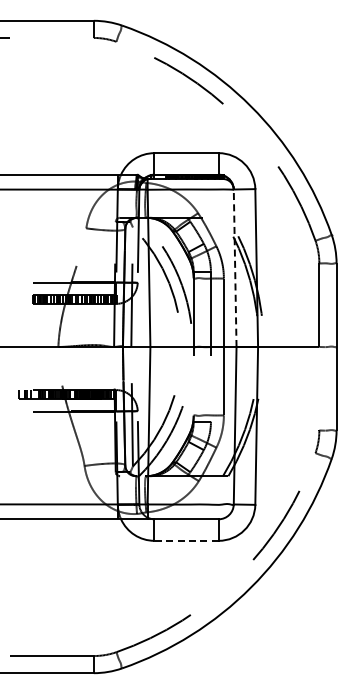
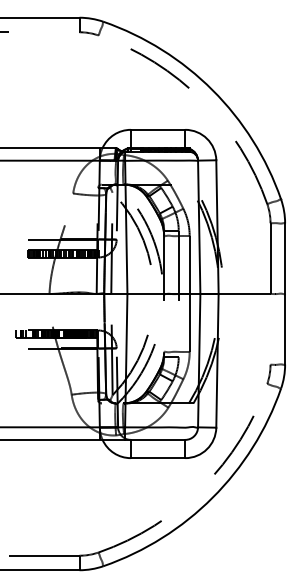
line: (235, 268) -> (199, 227), dashed -> solid
line: (186, 540) -> (158, 457), dashed -> solid

